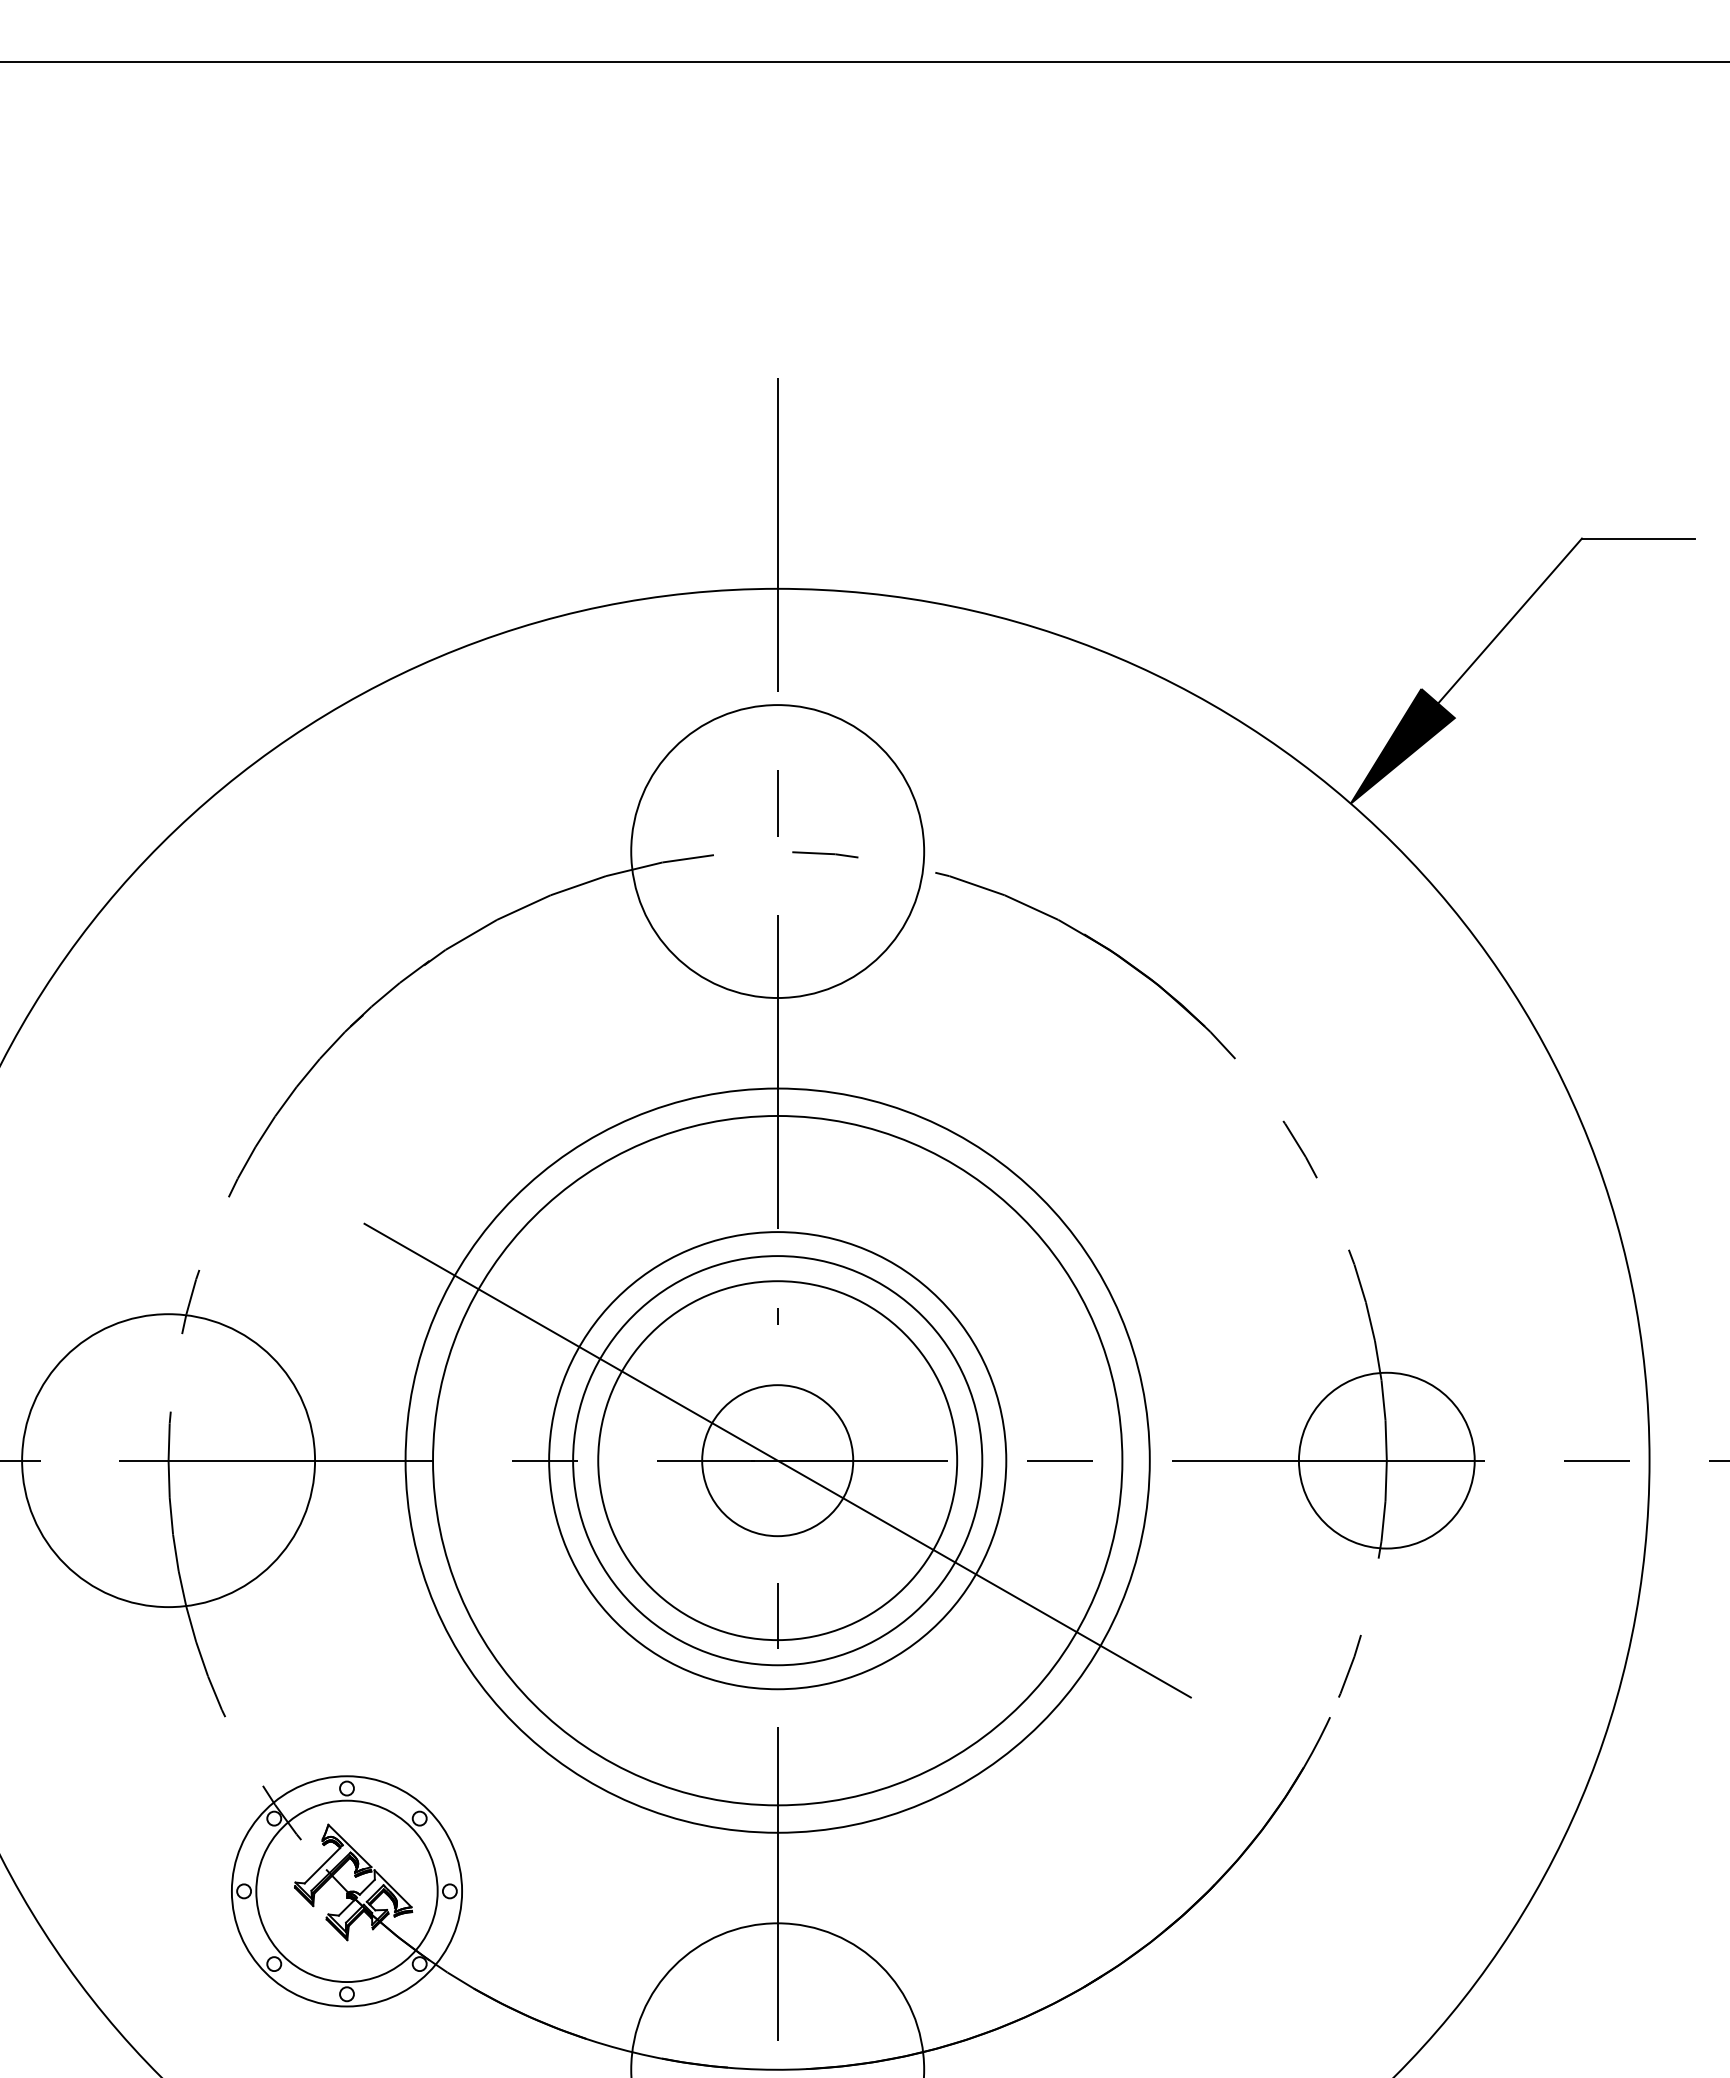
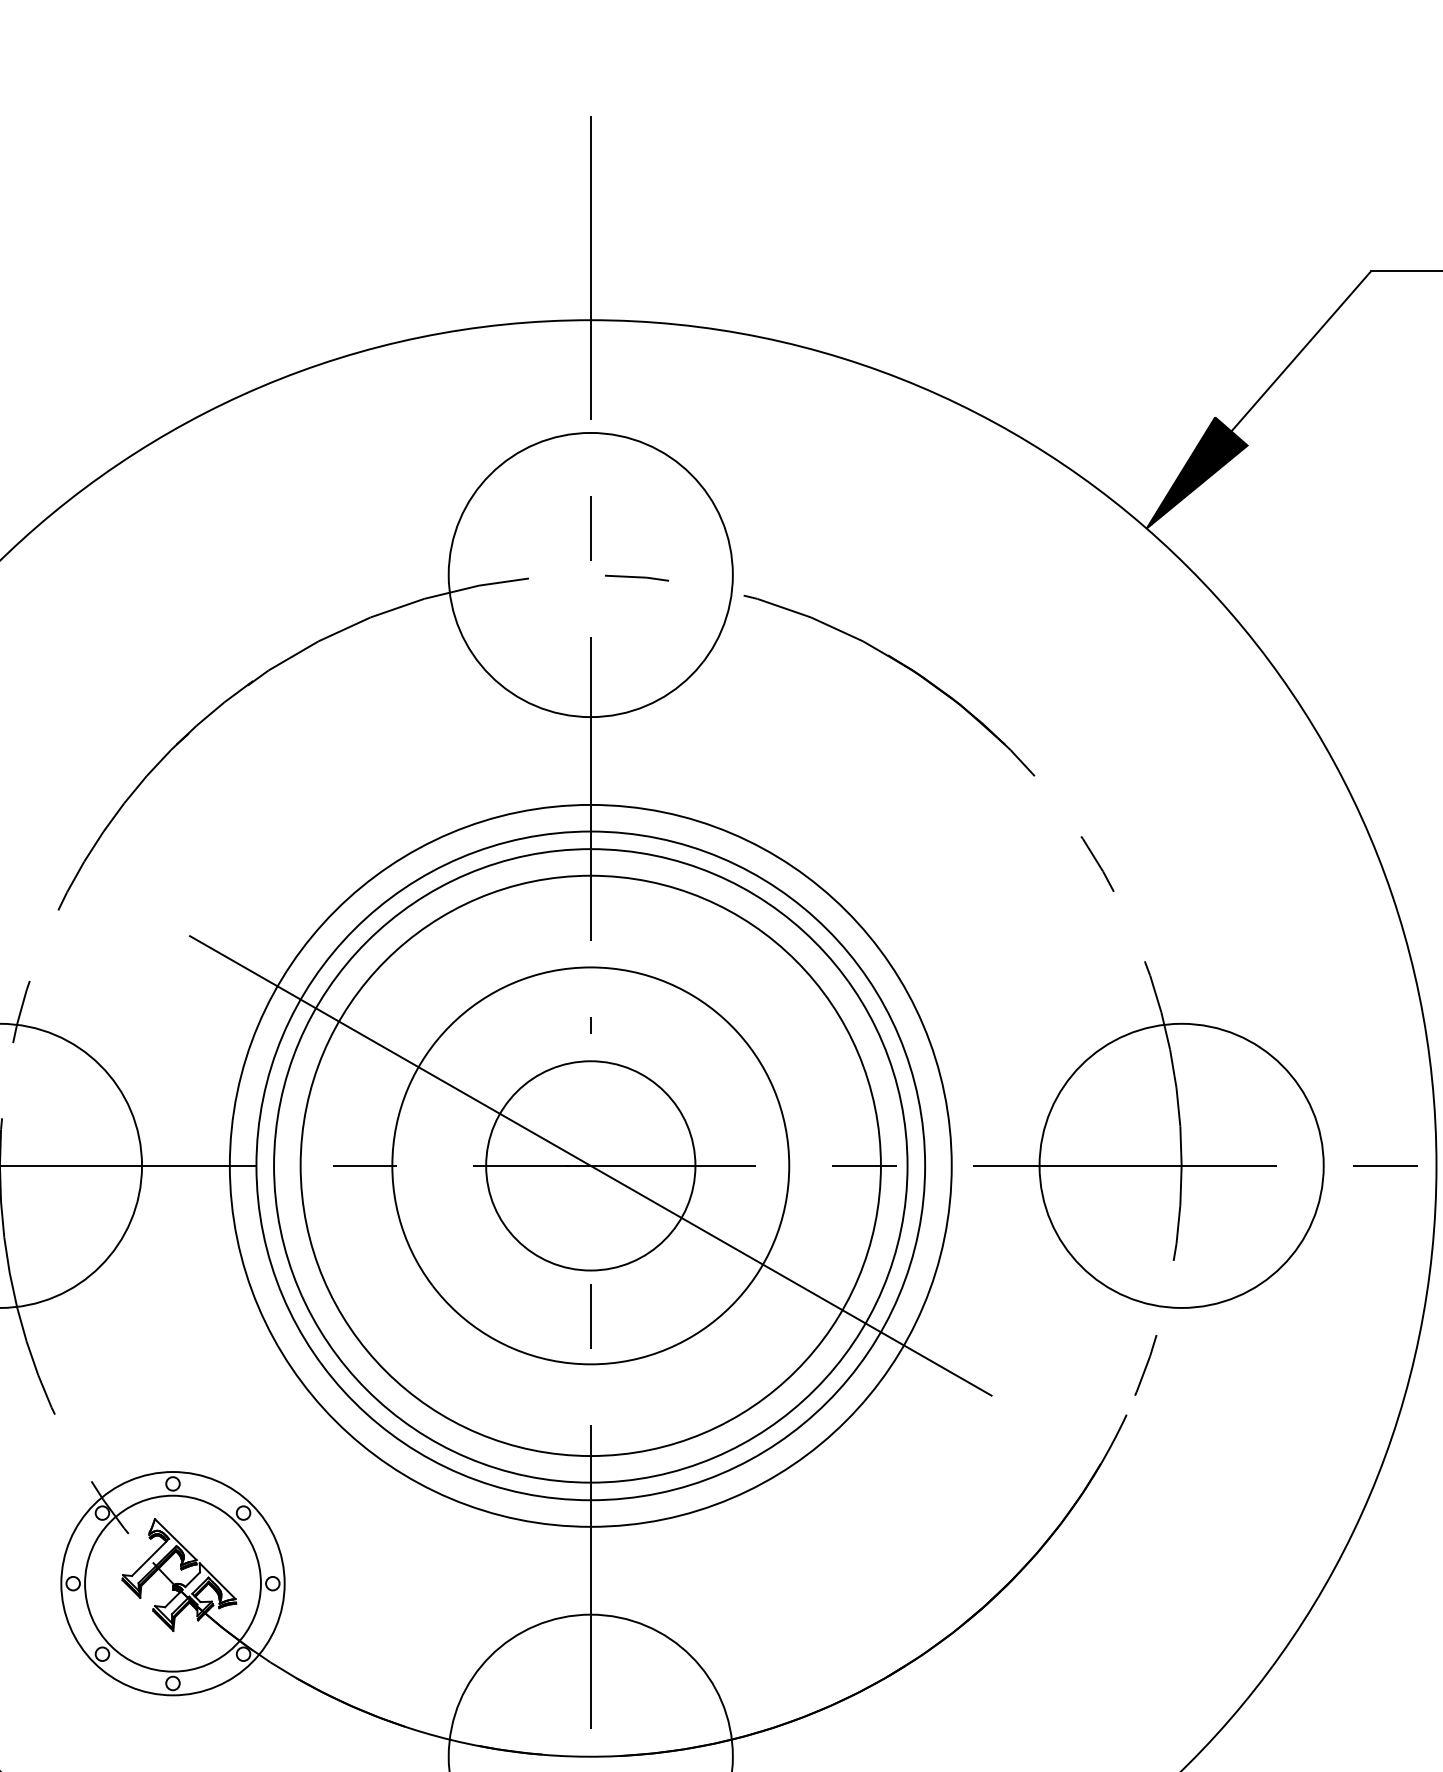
circle: (777, 1460) -> (590, 1165), size x1.43
circle: (777, 1460) -> (590, 1165), size x1.43
circle: (777, 1460) -> (590, 1165), size x1.67
circle: (1386, 1460) -> (1181, 1165), size x1.67

